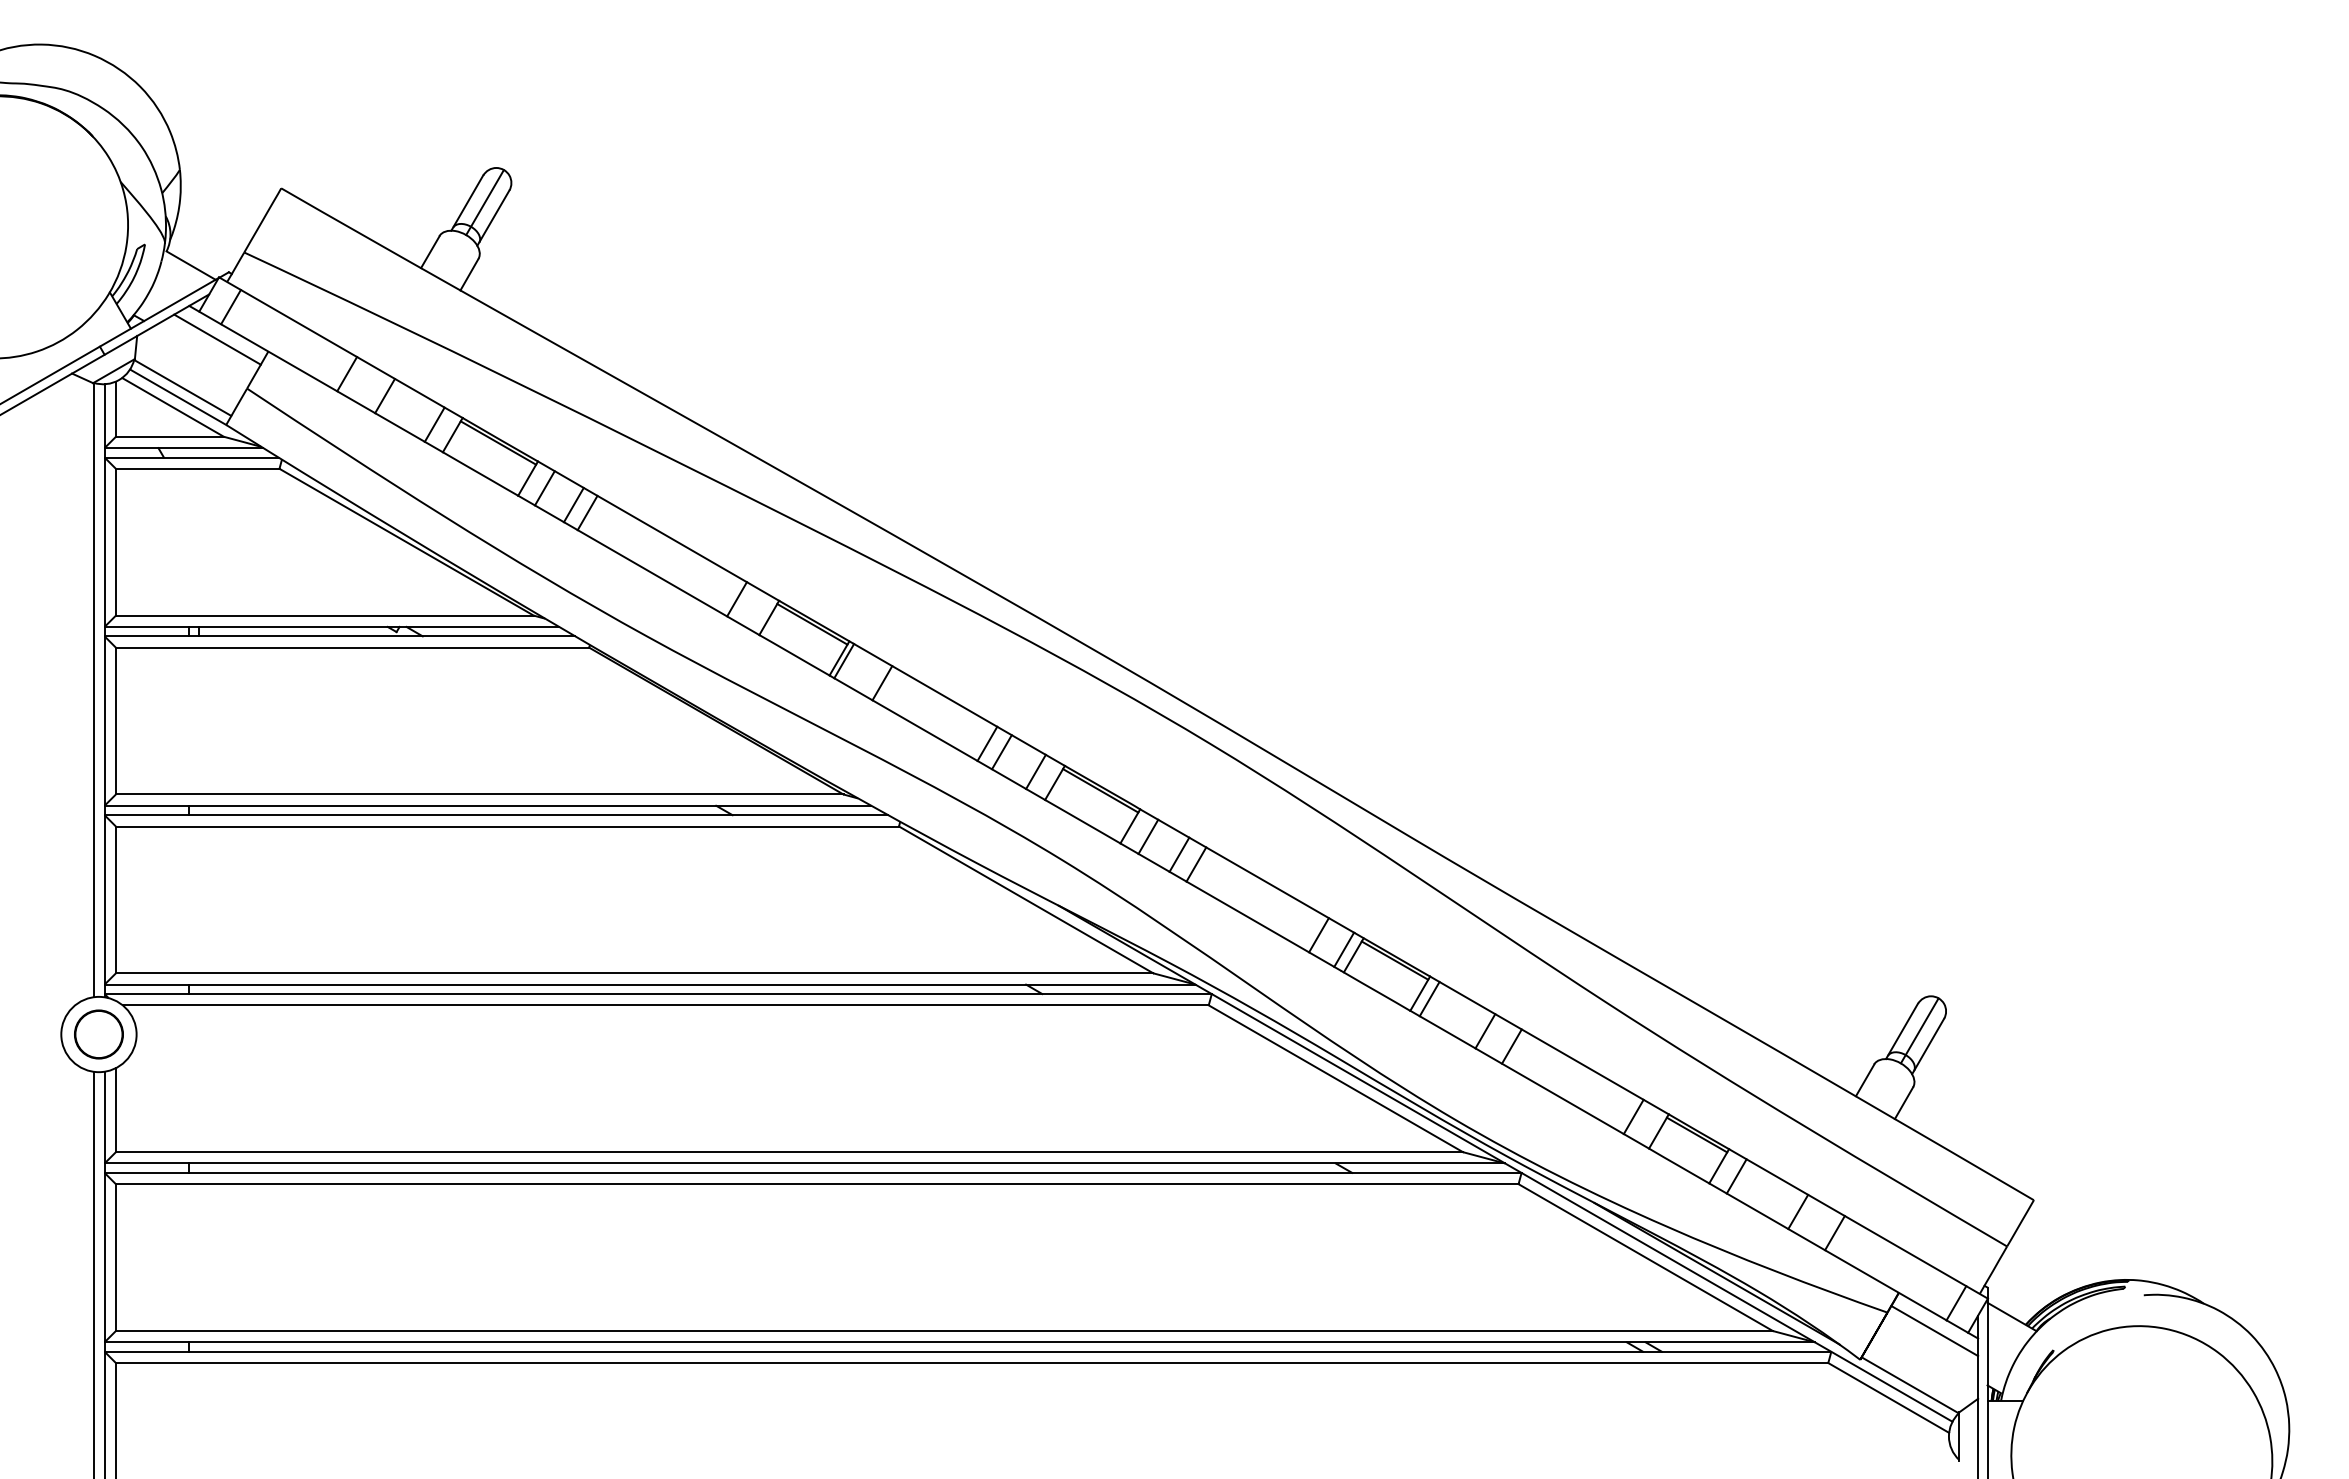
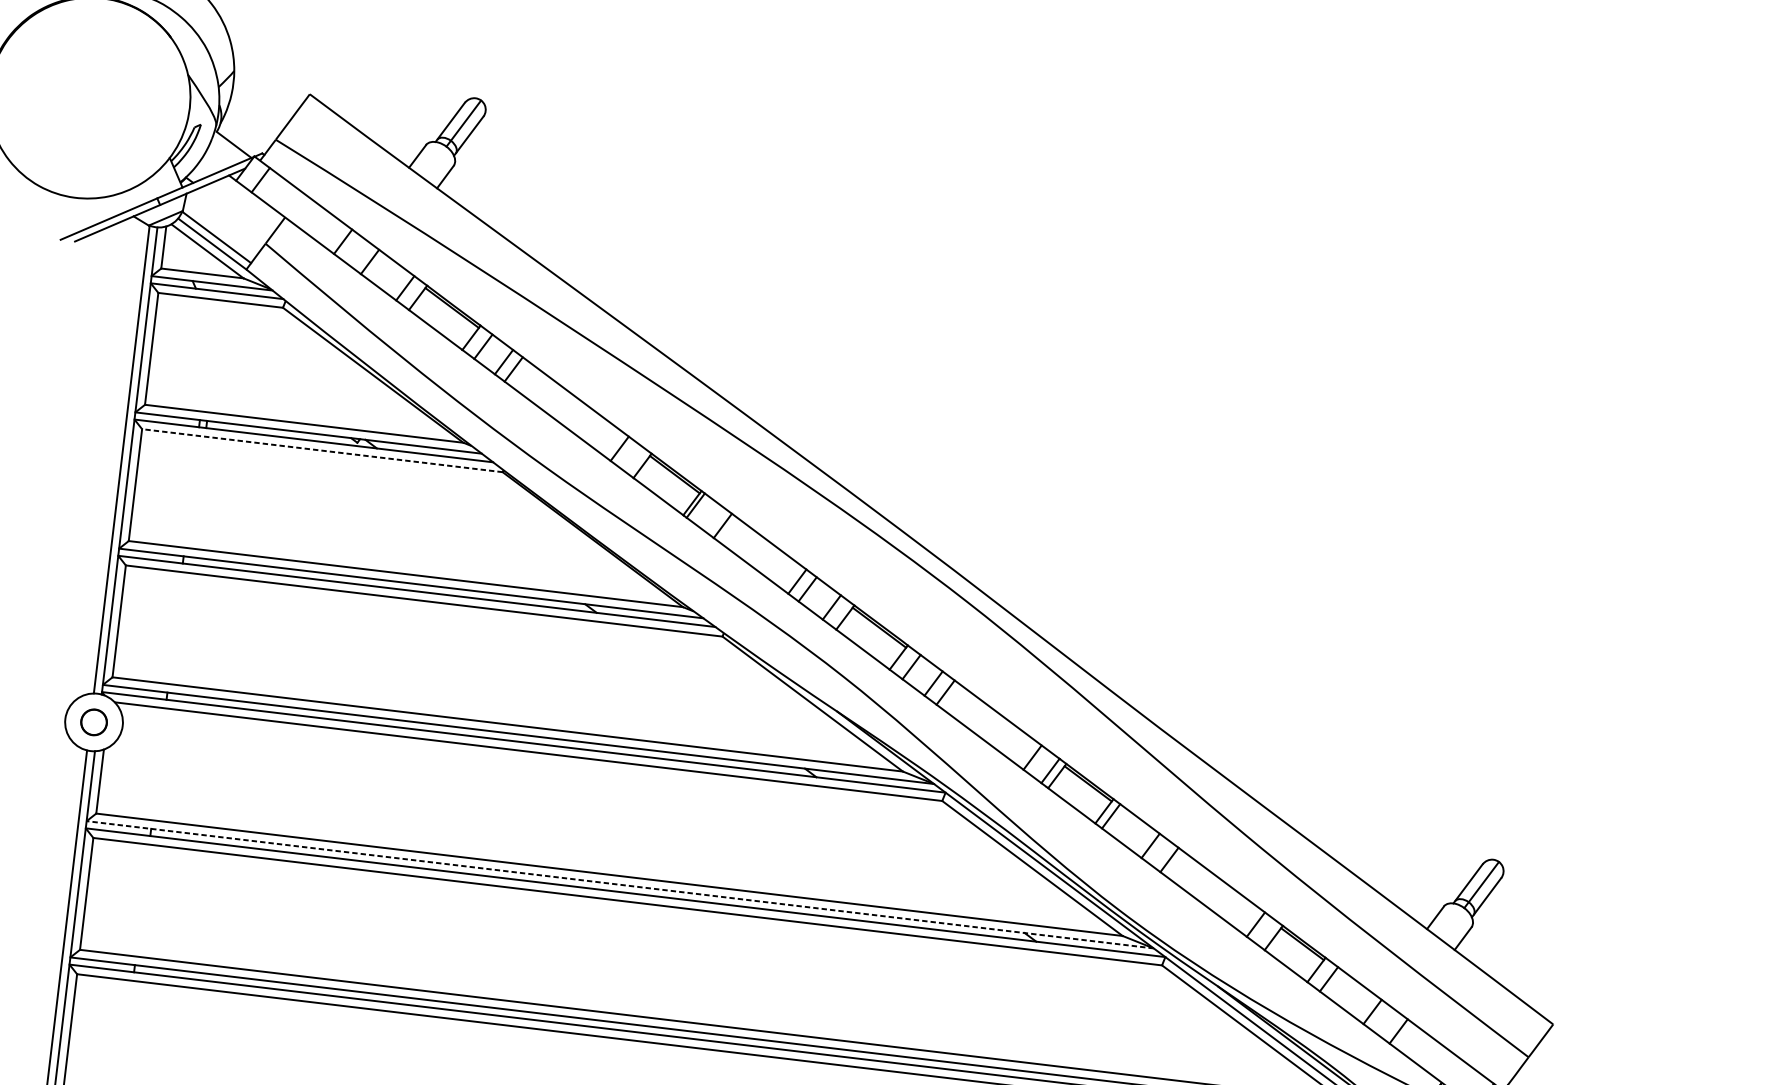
line: (217, 339) -> (247, 203), removed
line: (352, 647) -> (322, 450), solid -> dashed
circle: (98, 1034) -> (93, 722), size x0.7
line: (804, 1163) -> (619, 884), solid -> dashed

